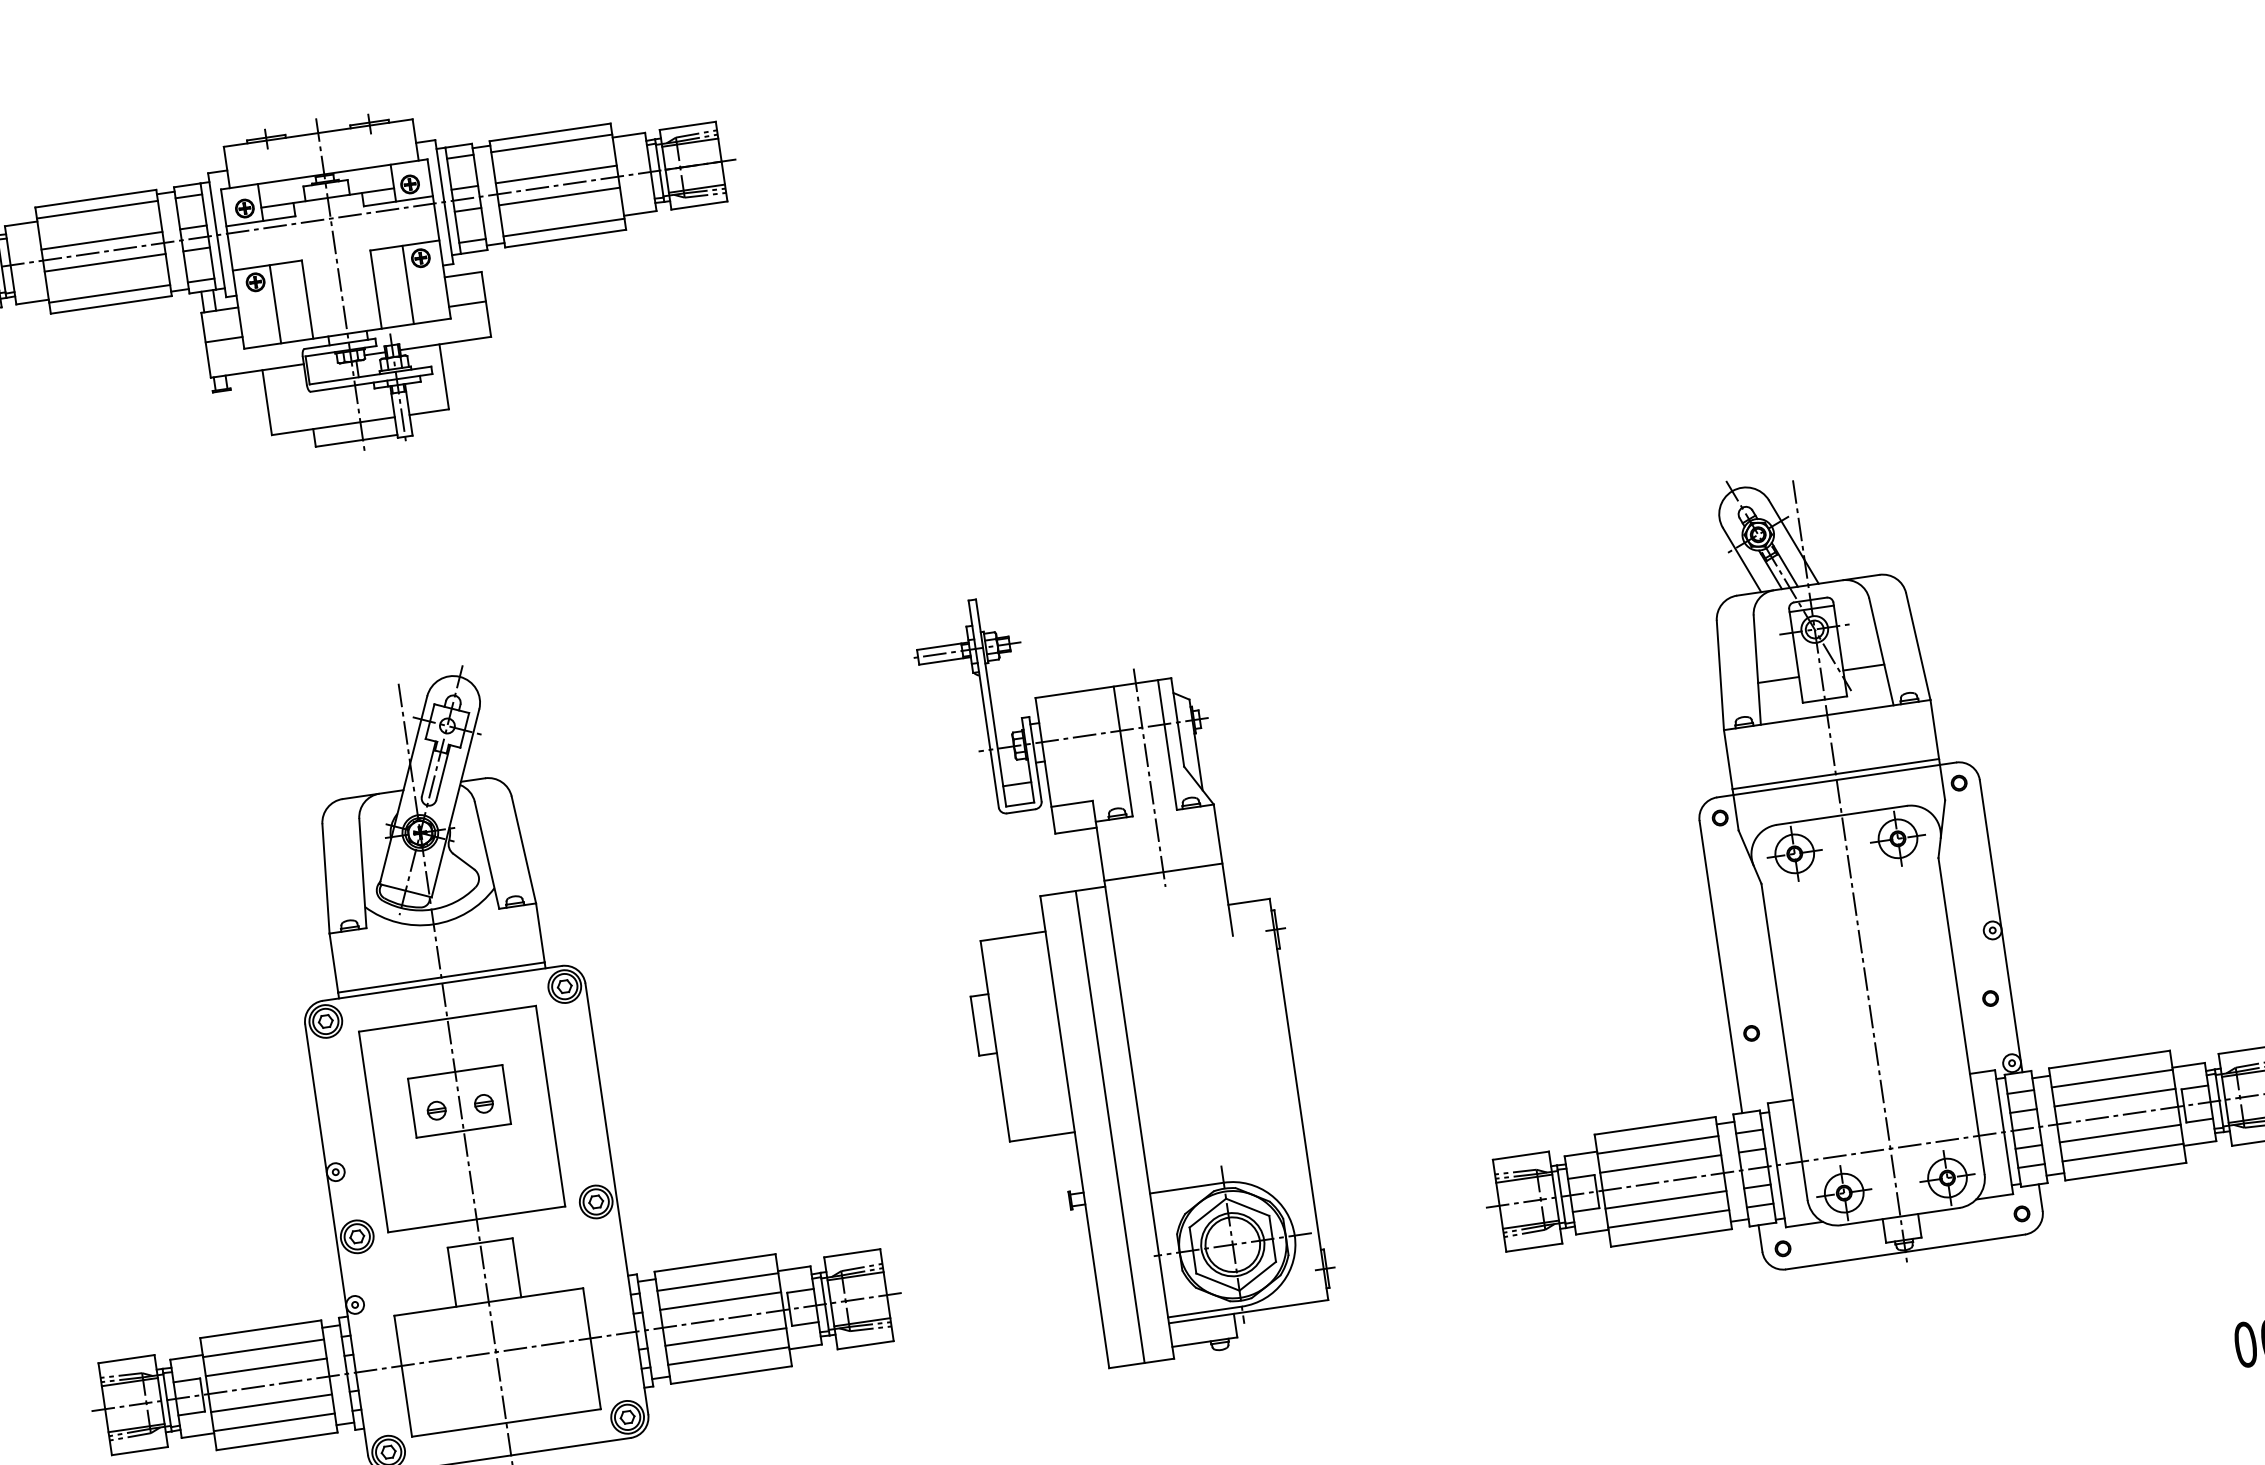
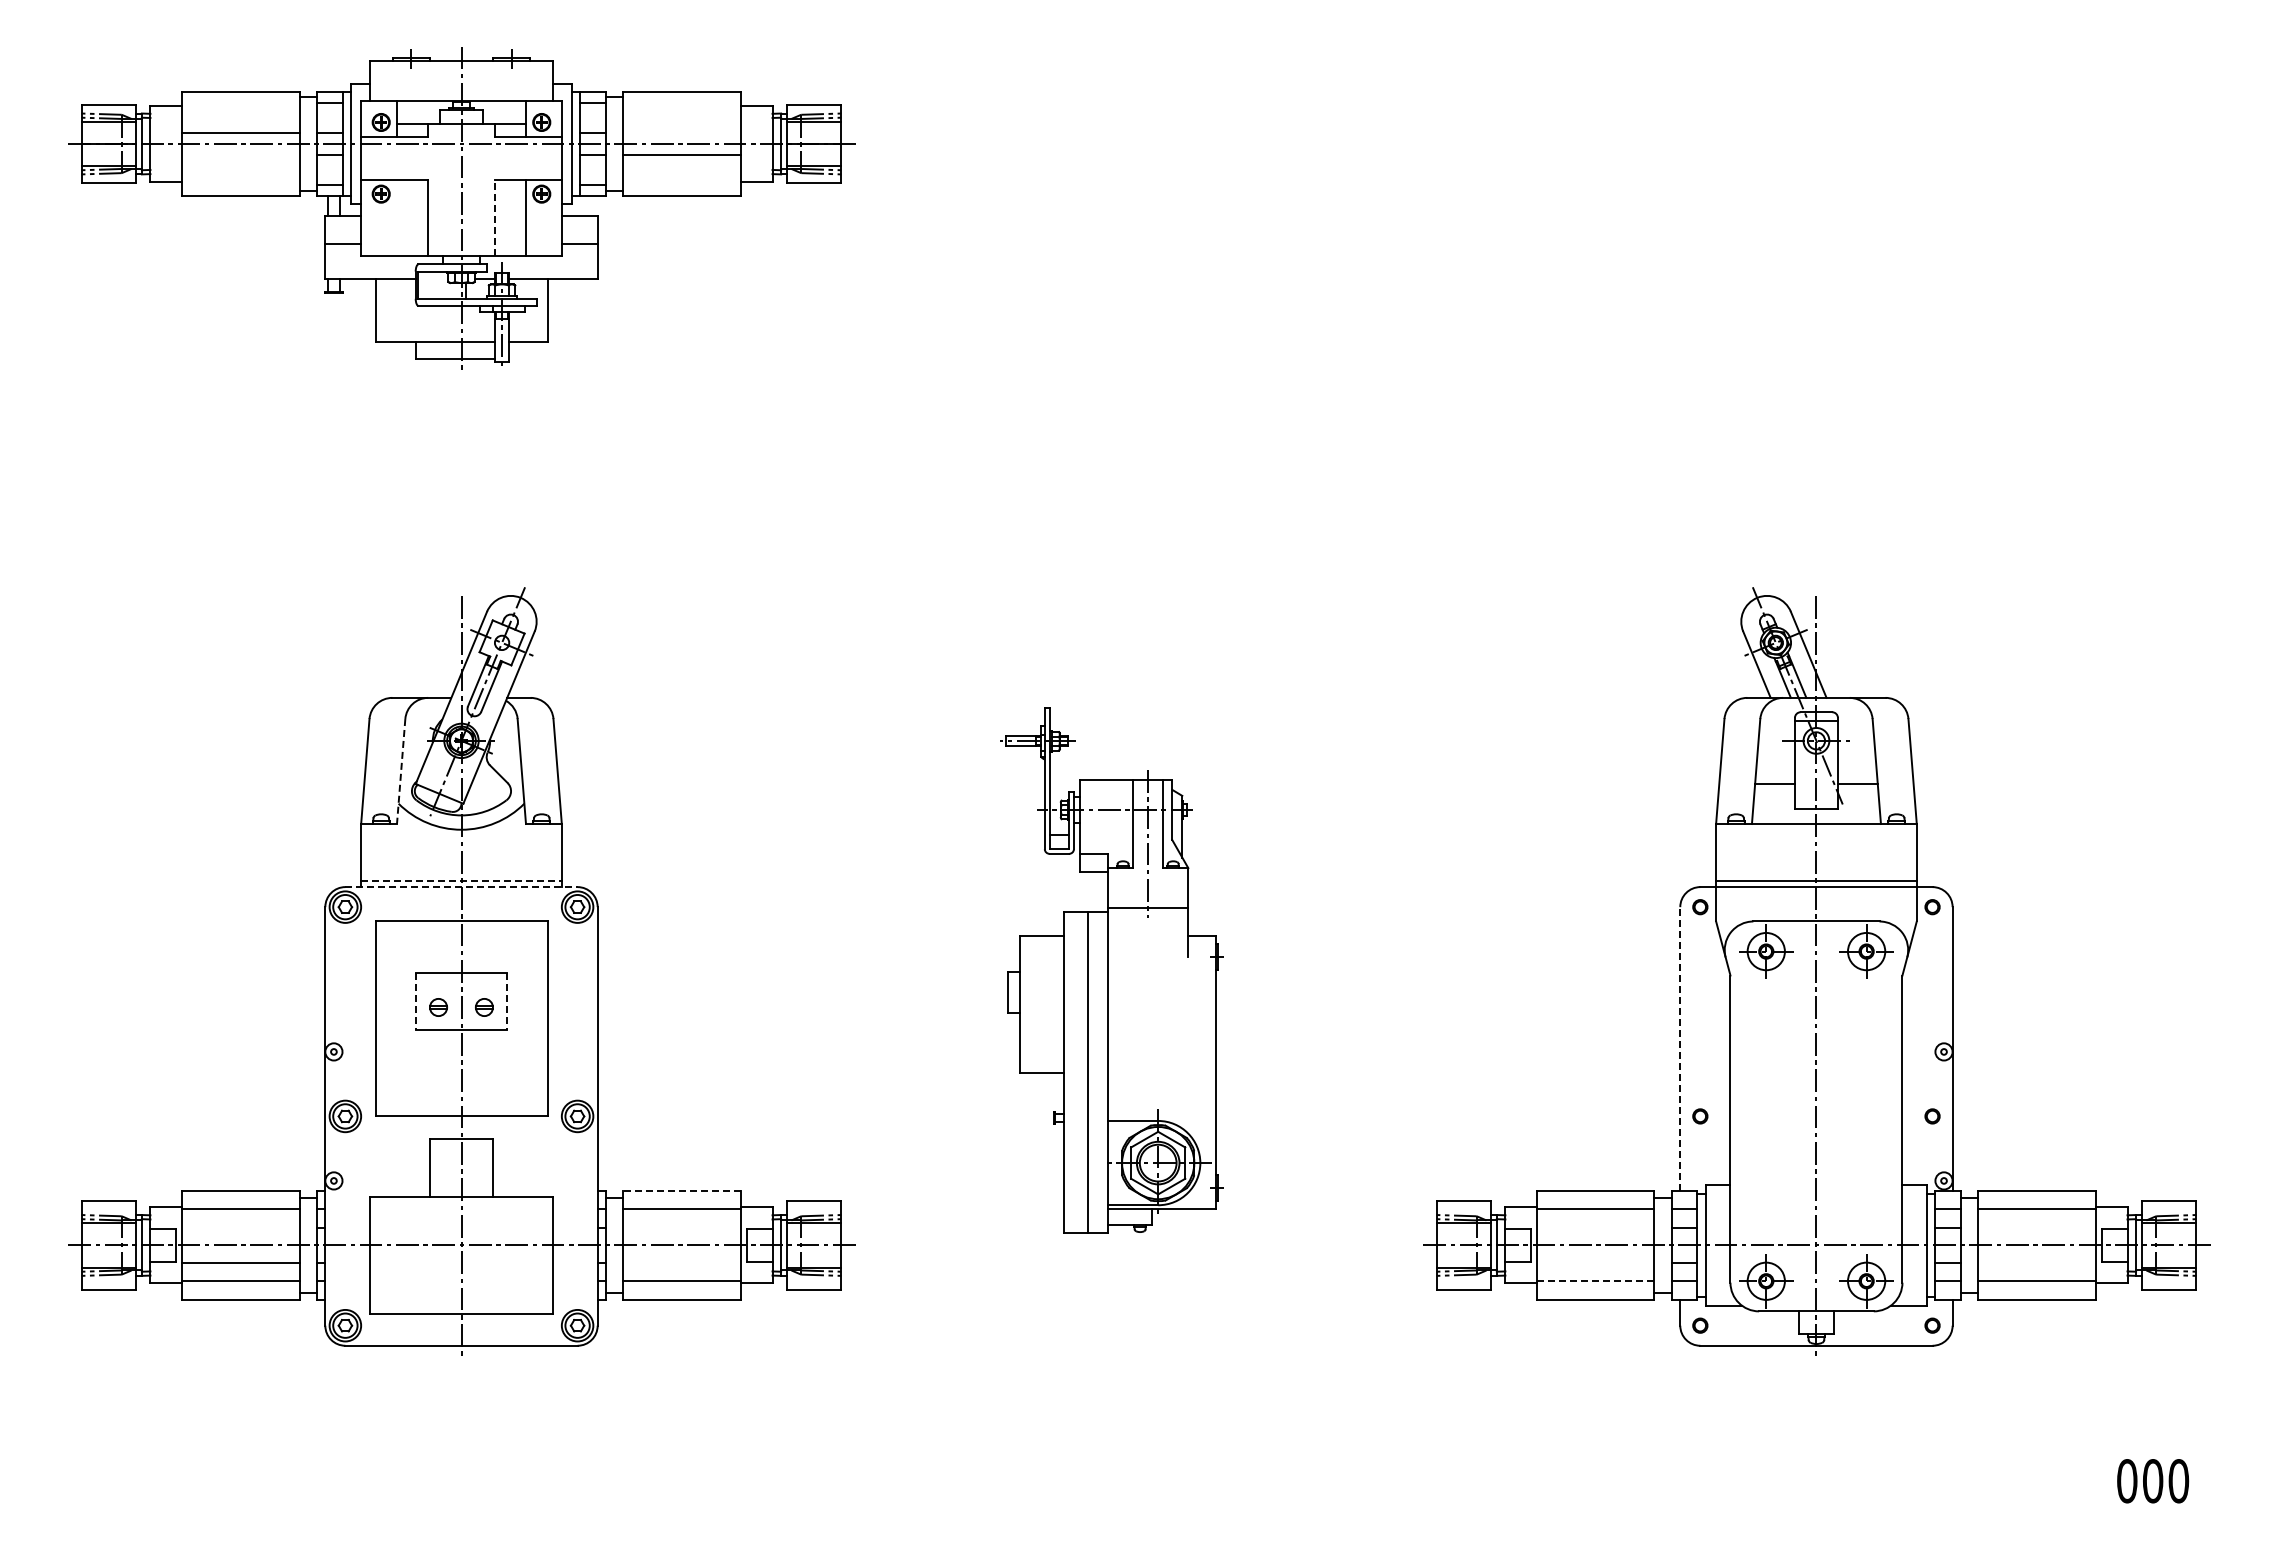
line: (552, 143) -> (682, 103), removed
line: (556, 174) -> (682, 133), removed
line: (97, 210) -> (240, 103), removed
line: (564, 227) -> (682, 184), removed
line: (104, 262) -> (240, 154), removed
line: (375, 289) -> (494, 217), solid -> dashed
line: (109, 293) -> (240, 184), removed
line: (275, 303) -> (397, 217), removed
line: (363, 873) -> (401, 771), solid -> dashed
line: (1721, 967) -> (1680, 1049), solid -> dashed
part: (1125, 971) -> (1113, 970), size x0.7
line: (442, 977) -> (462, 881), solid -> dashed
line: (443, 983) -> (462, 887), solid -> dashed
line: (506, 1094) -> (507, 1001), solid -> dashed
line: (2114, 1098) -> (2036, 1228), removed
line: (412, 1108) -> (415, 1001), solid -> dashed
line: (2119, 1133) -> (2036, 1262), removed
line: (1660, 1164) -> (1595, 1228), removed
line: (1665, 1199) -> (1595, 1262), removed
line: (1668, 1219) -> (1595, 1281), solid -> dashed
line: (715, 1262) -> (682, 1190), solid -> dashed
line: (720, 1301) -> (682, 1228), removed
line: (726, 1336) -> (682, 1262), removed
line: (266, 1367) -> (240, 1228), removed

